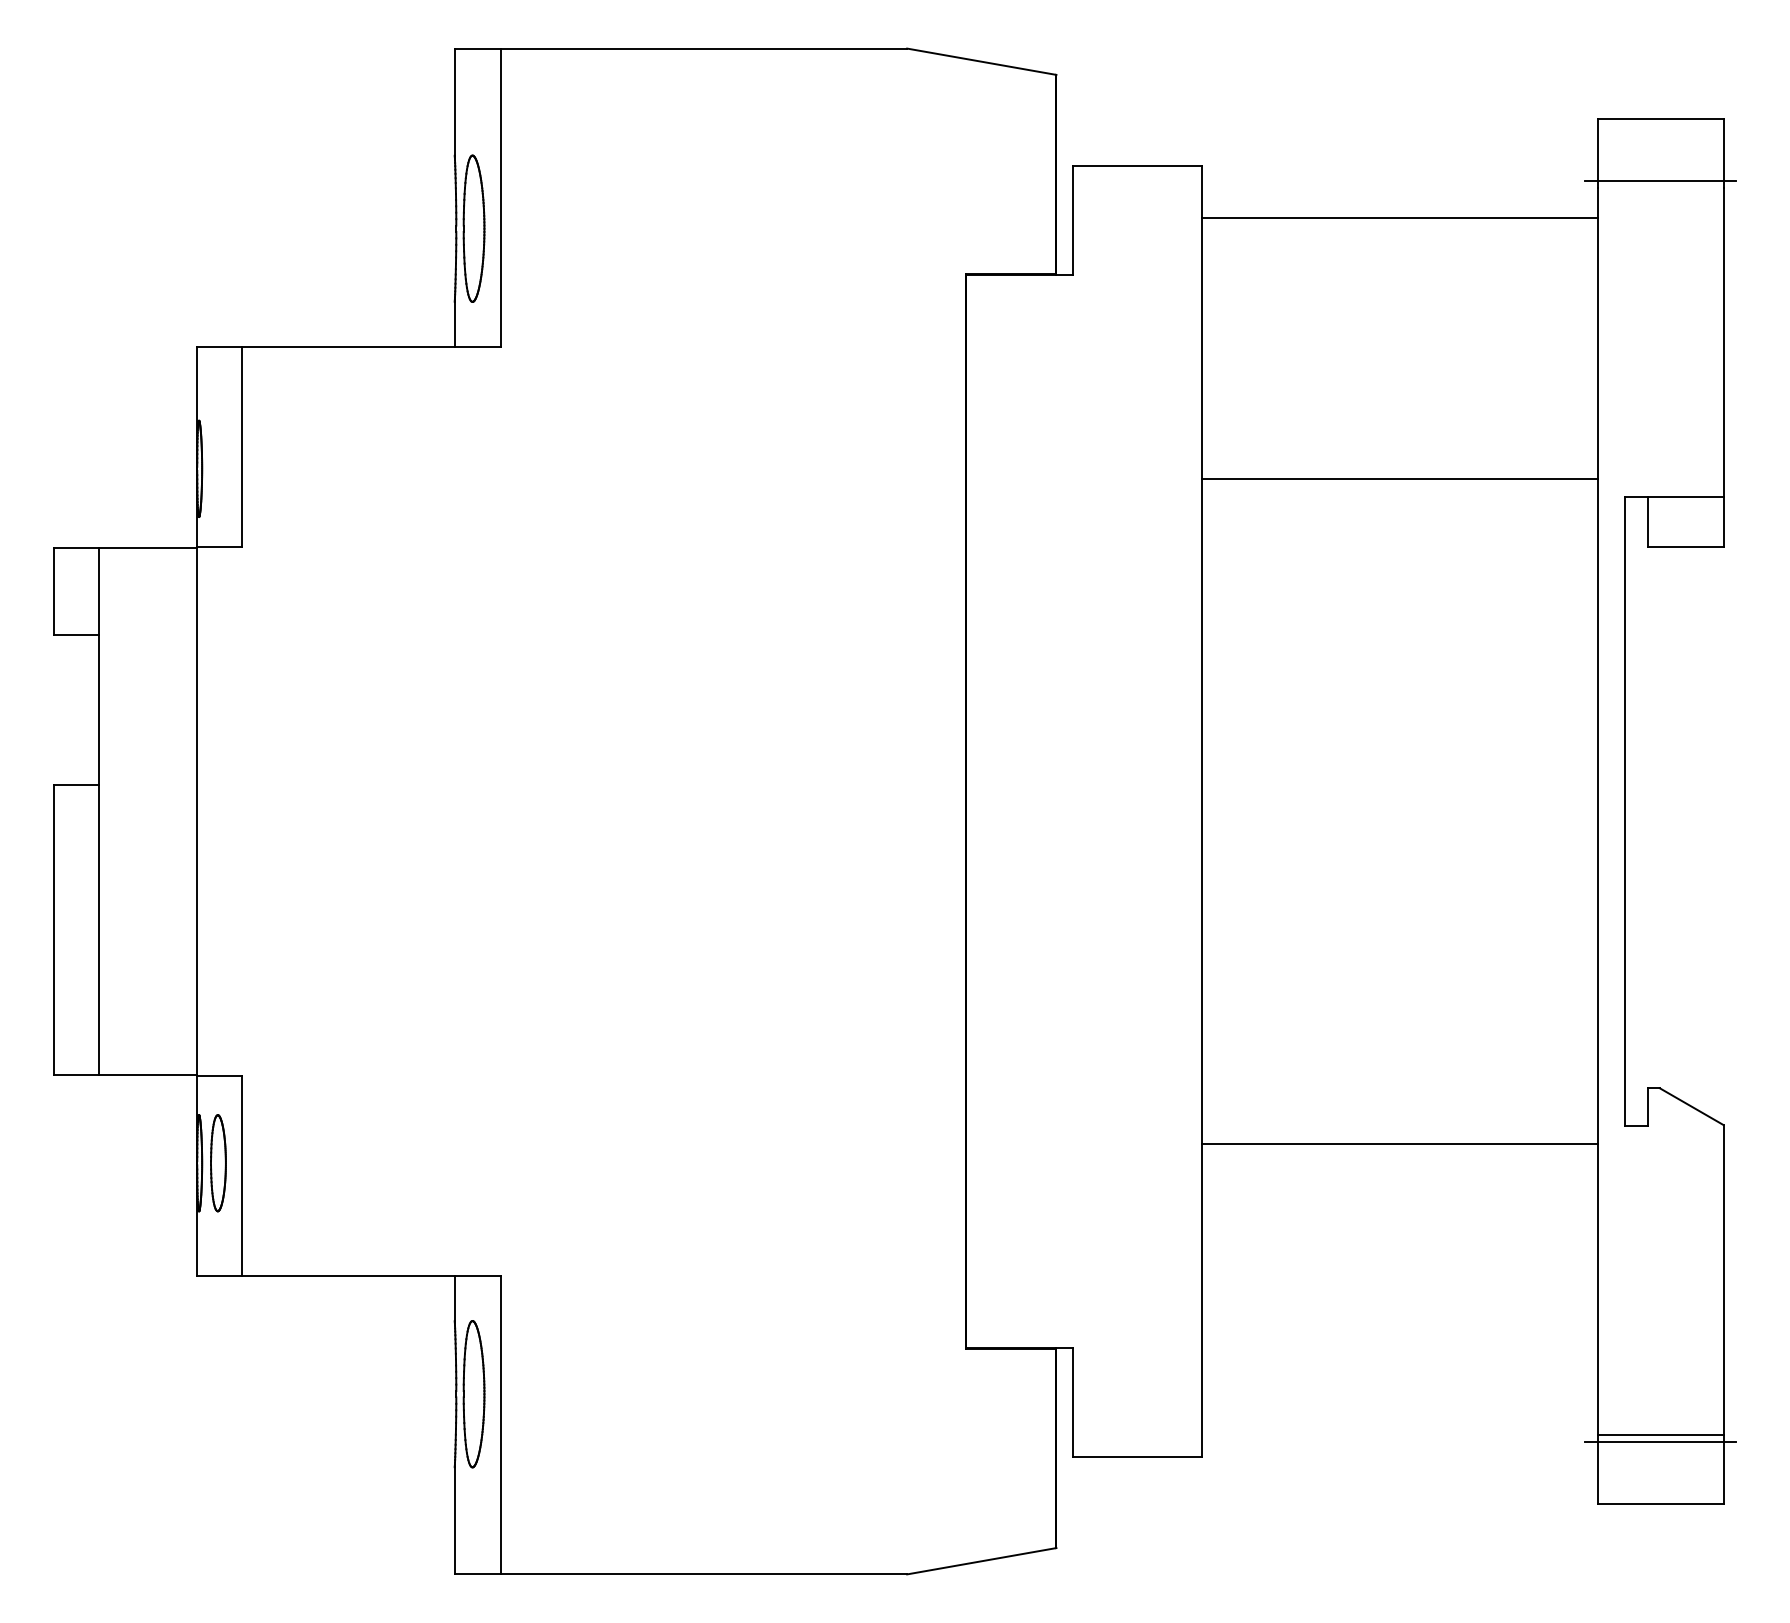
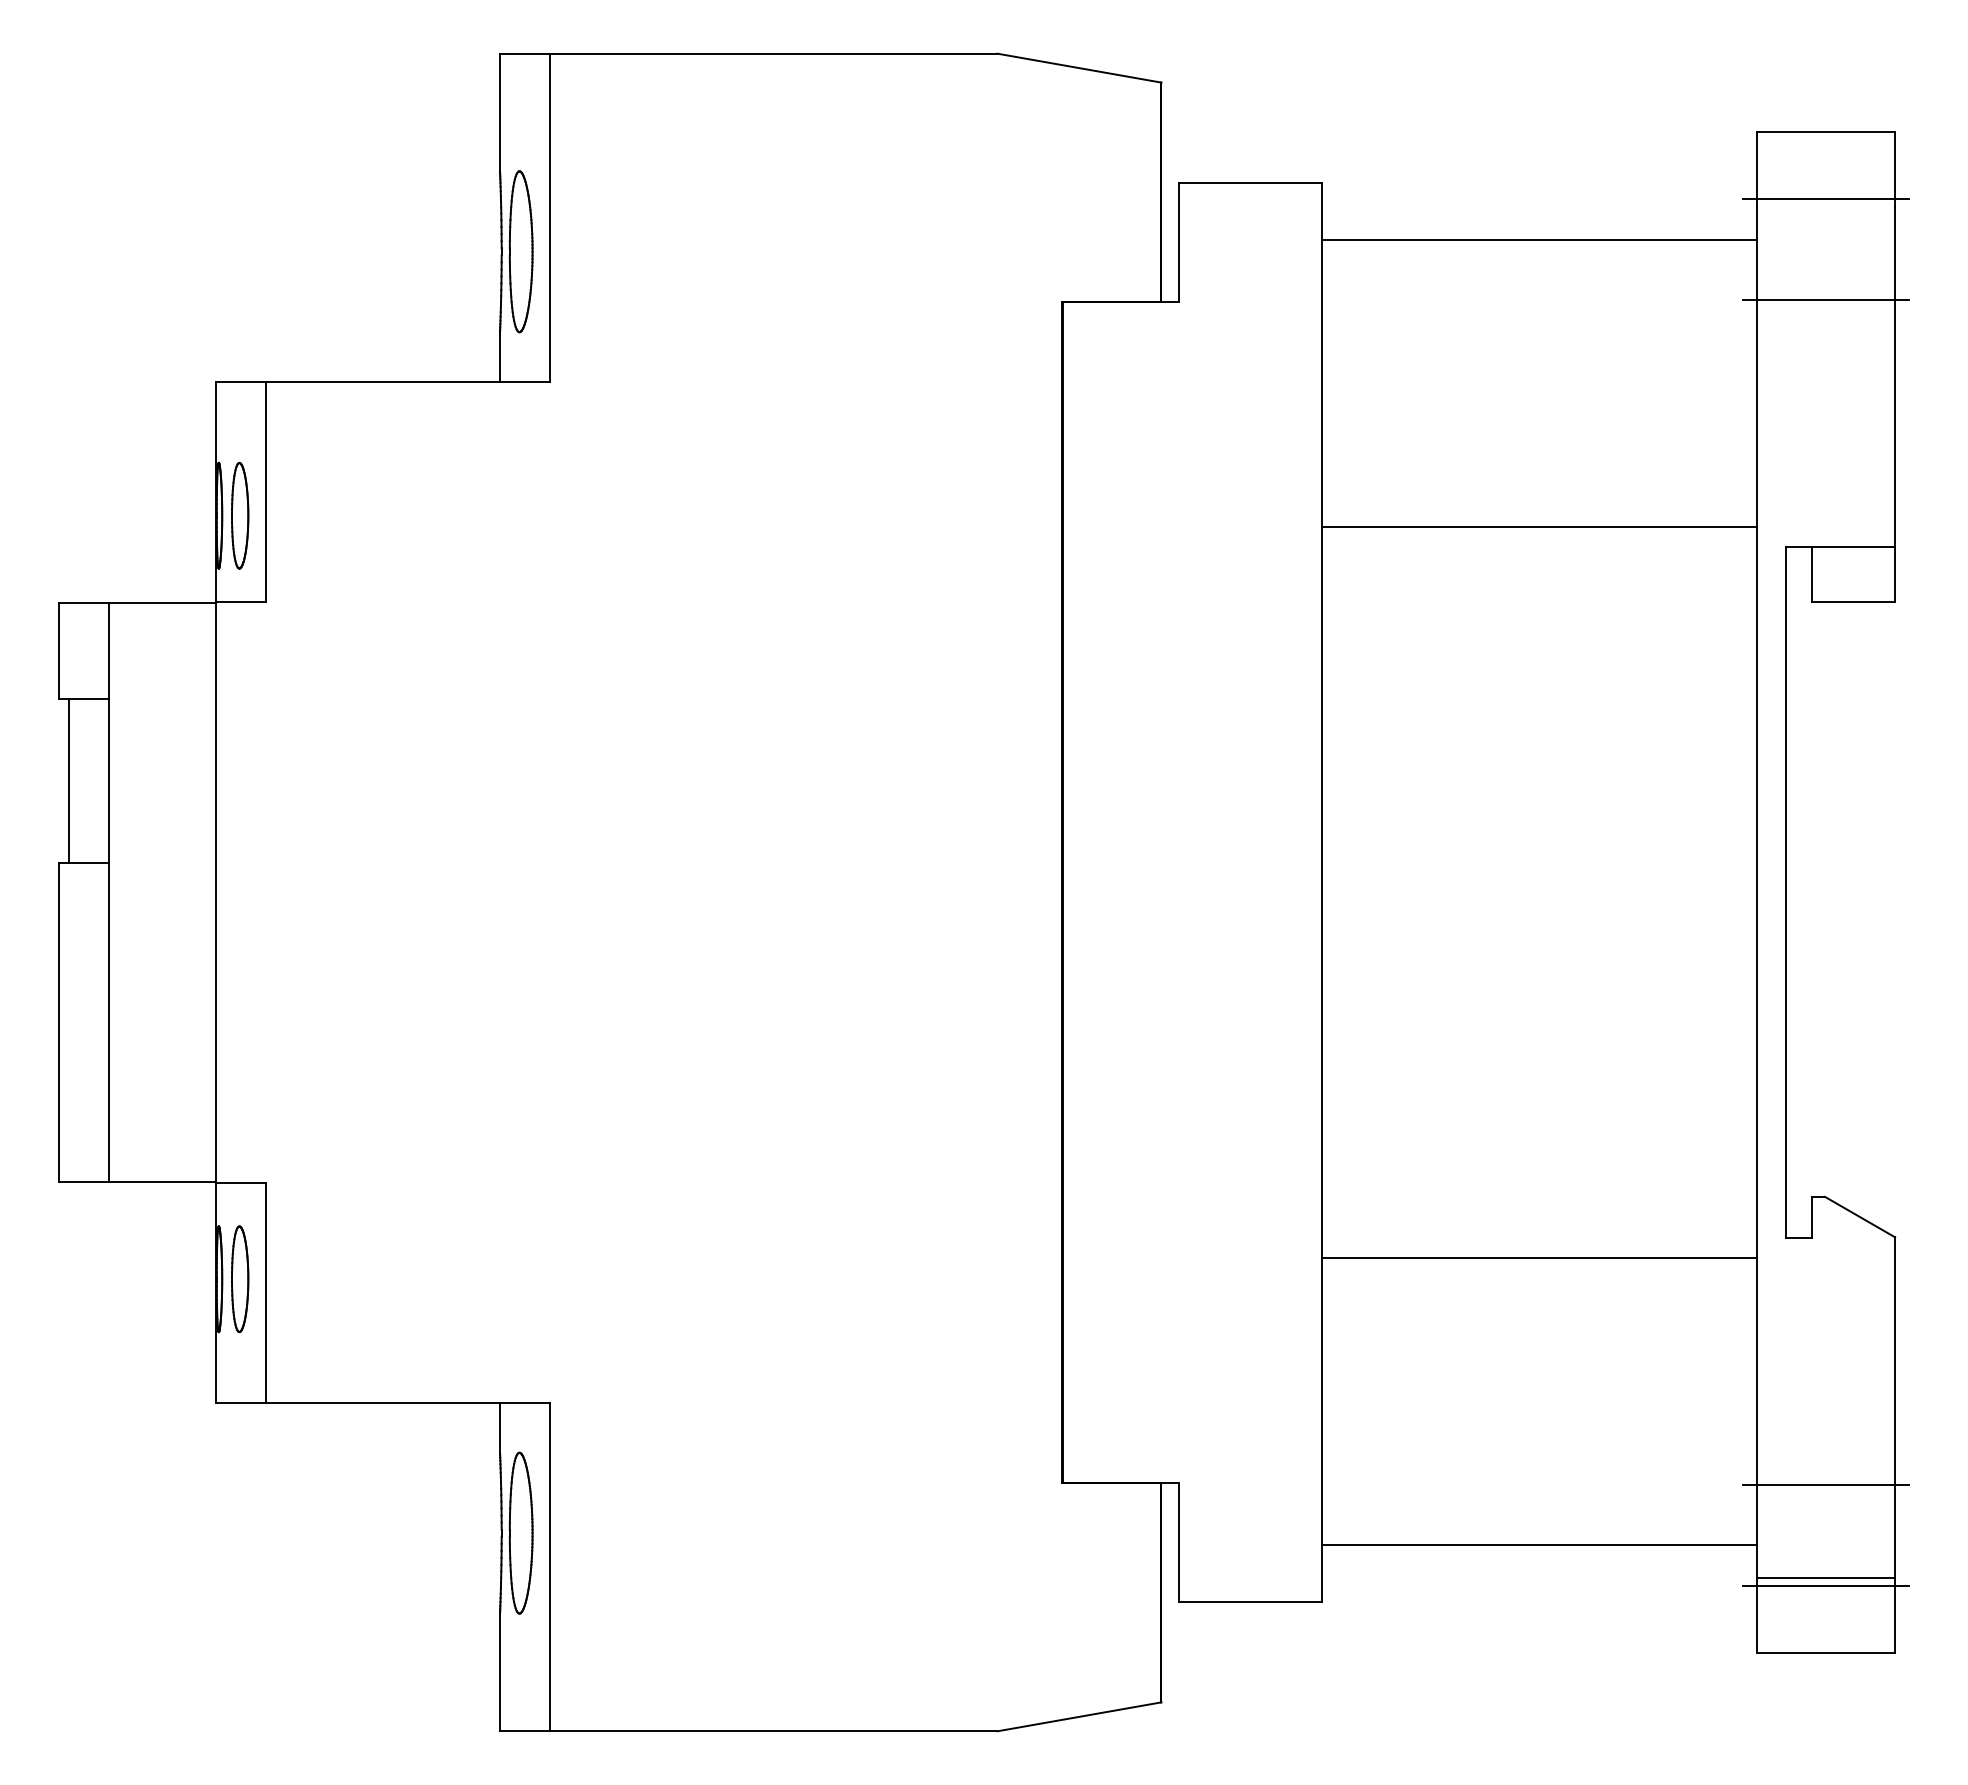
line: (1660, 272) -> (1825, 299), added
part: (218, 468) -> (240, 515), added
line: (63, 709) -> (69, 780), added
line: (1660, 1350) -> (1825, 1485), added
line: (1399, 1405) -> (1538, 1545), added

